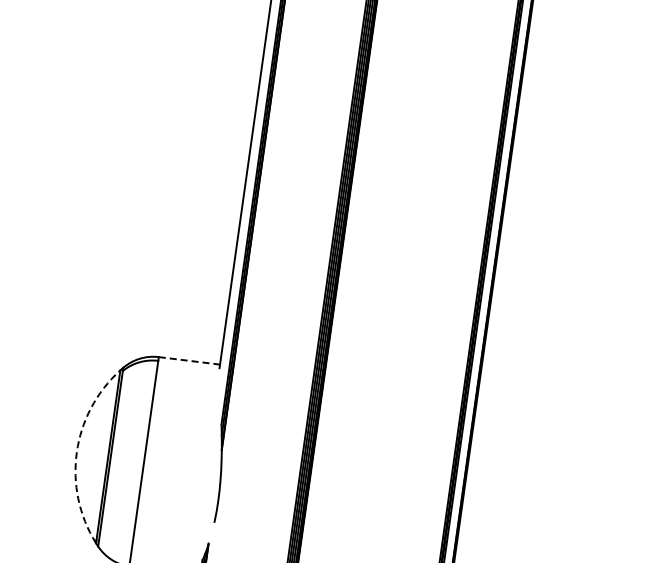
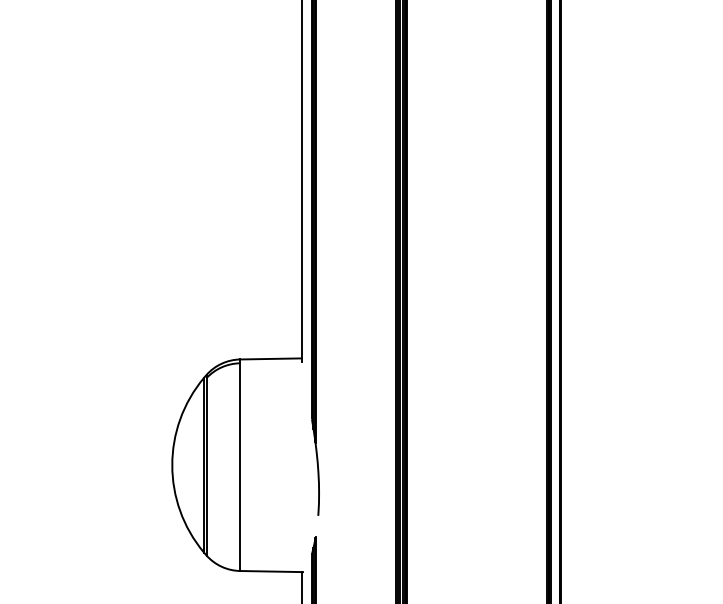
line: (189, 360) -> (271, 358), dashed -> solid
arc: (77, 452) -> (172, 465), dashed -> solid

